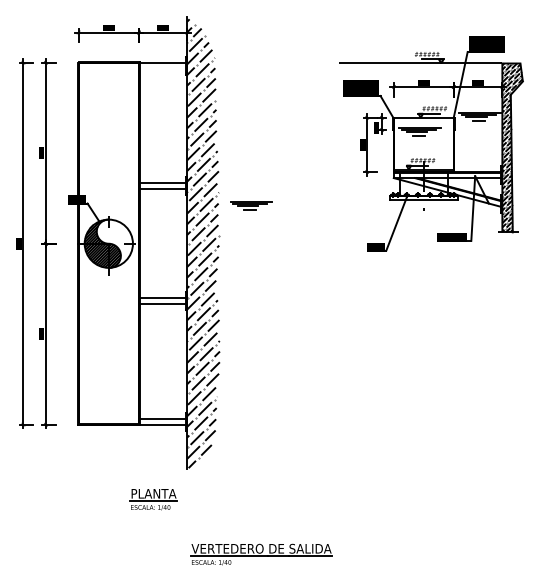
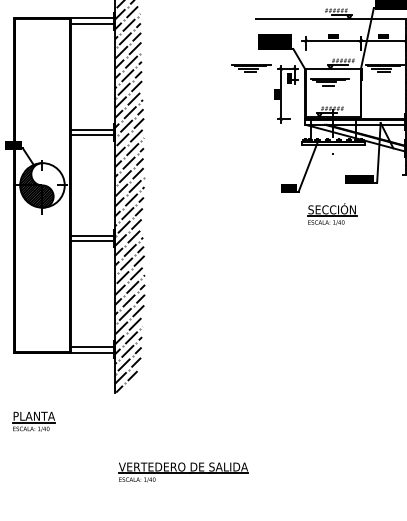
line: (162, 68) -> (92, 23), added
part: (251, 205) -> (251, 67), moved
part: (422, 274) -> (332, 213), added
part: (153, 499) -> (33, 421), moved

